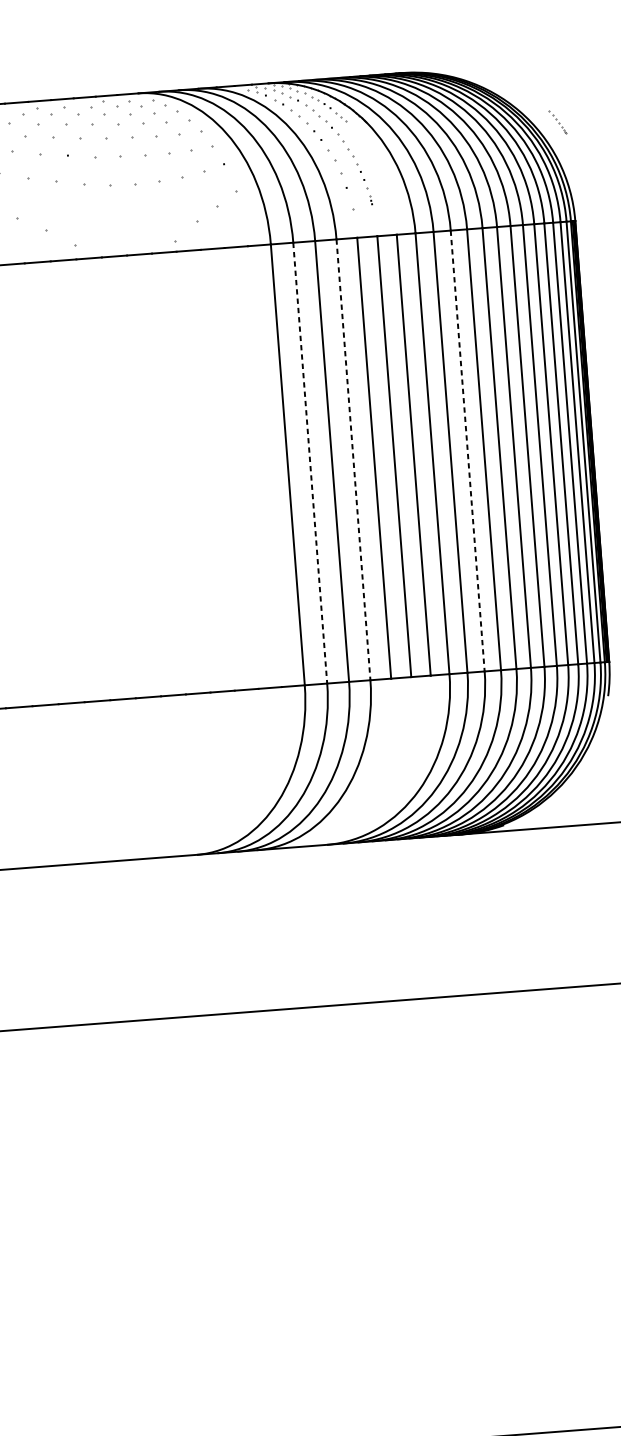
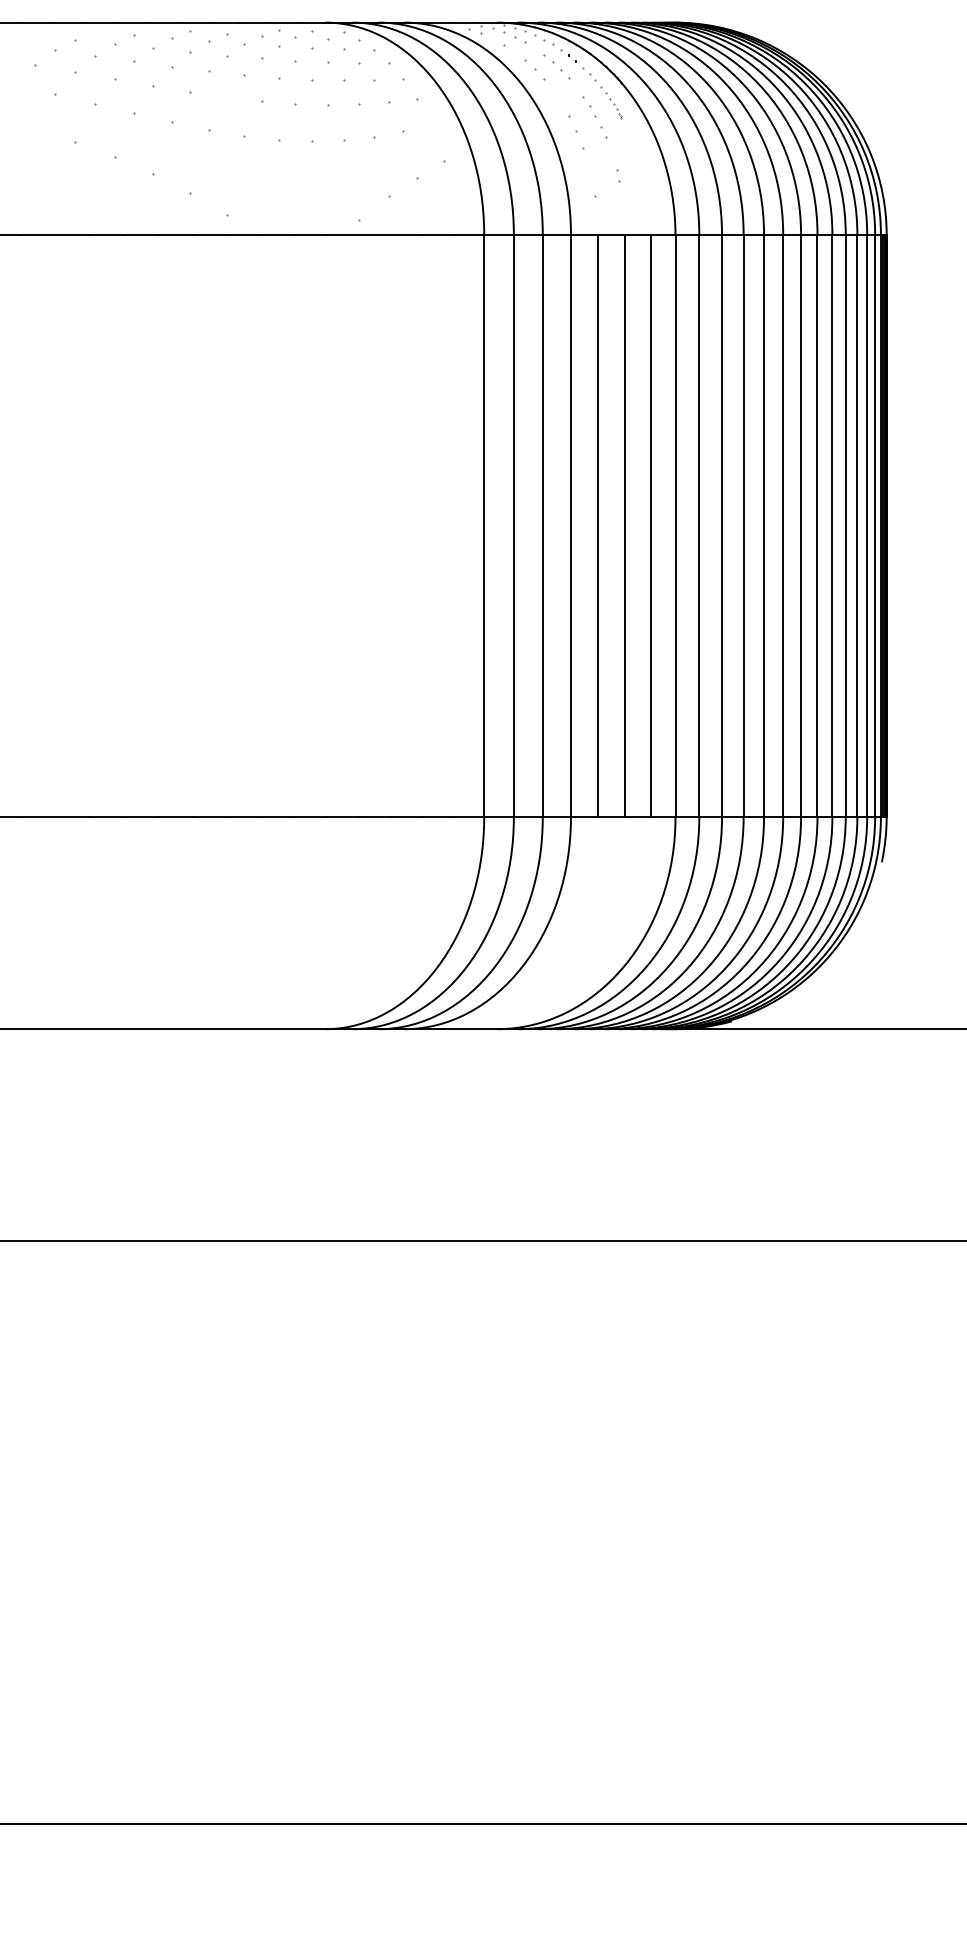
part: (557, 121) -> (611, 102), moved
line: (468, 451) -> (722, 526), dashed -> solid
line: (353, 460) -> (571, 526), dashed -> solid
line: (310, 463) -> (513, 526), dashed -> solid

